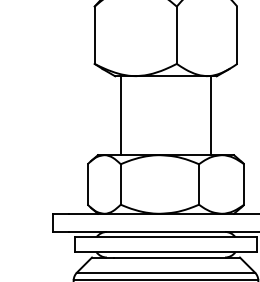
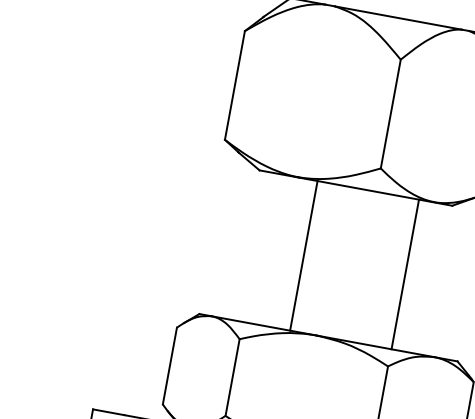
line: (120, 115) -> (303, 255), moved
line: (211, 115) -> (405, 274), moved

